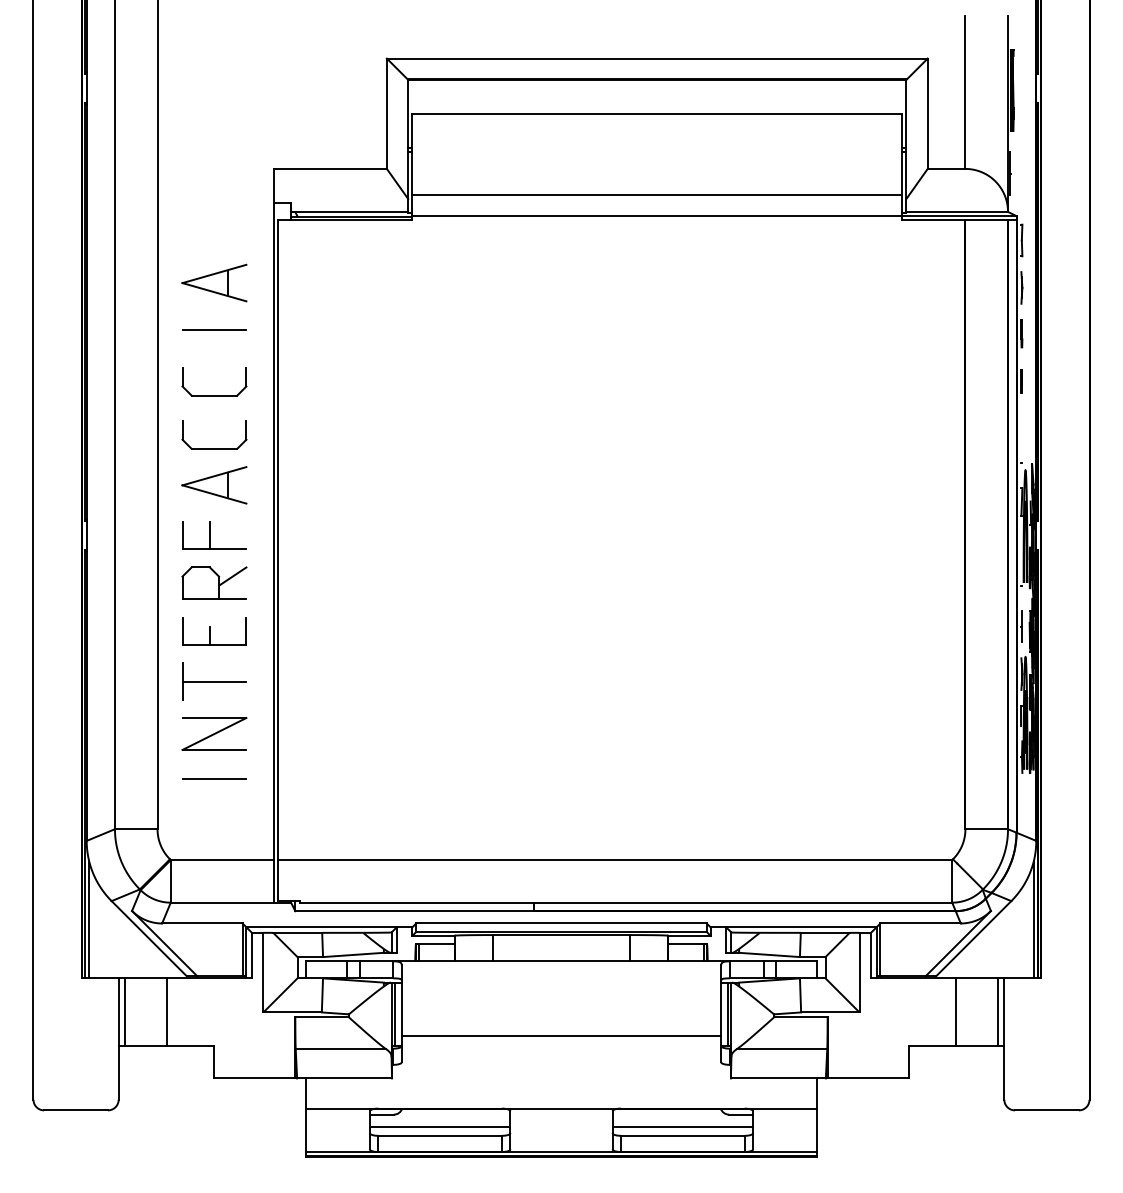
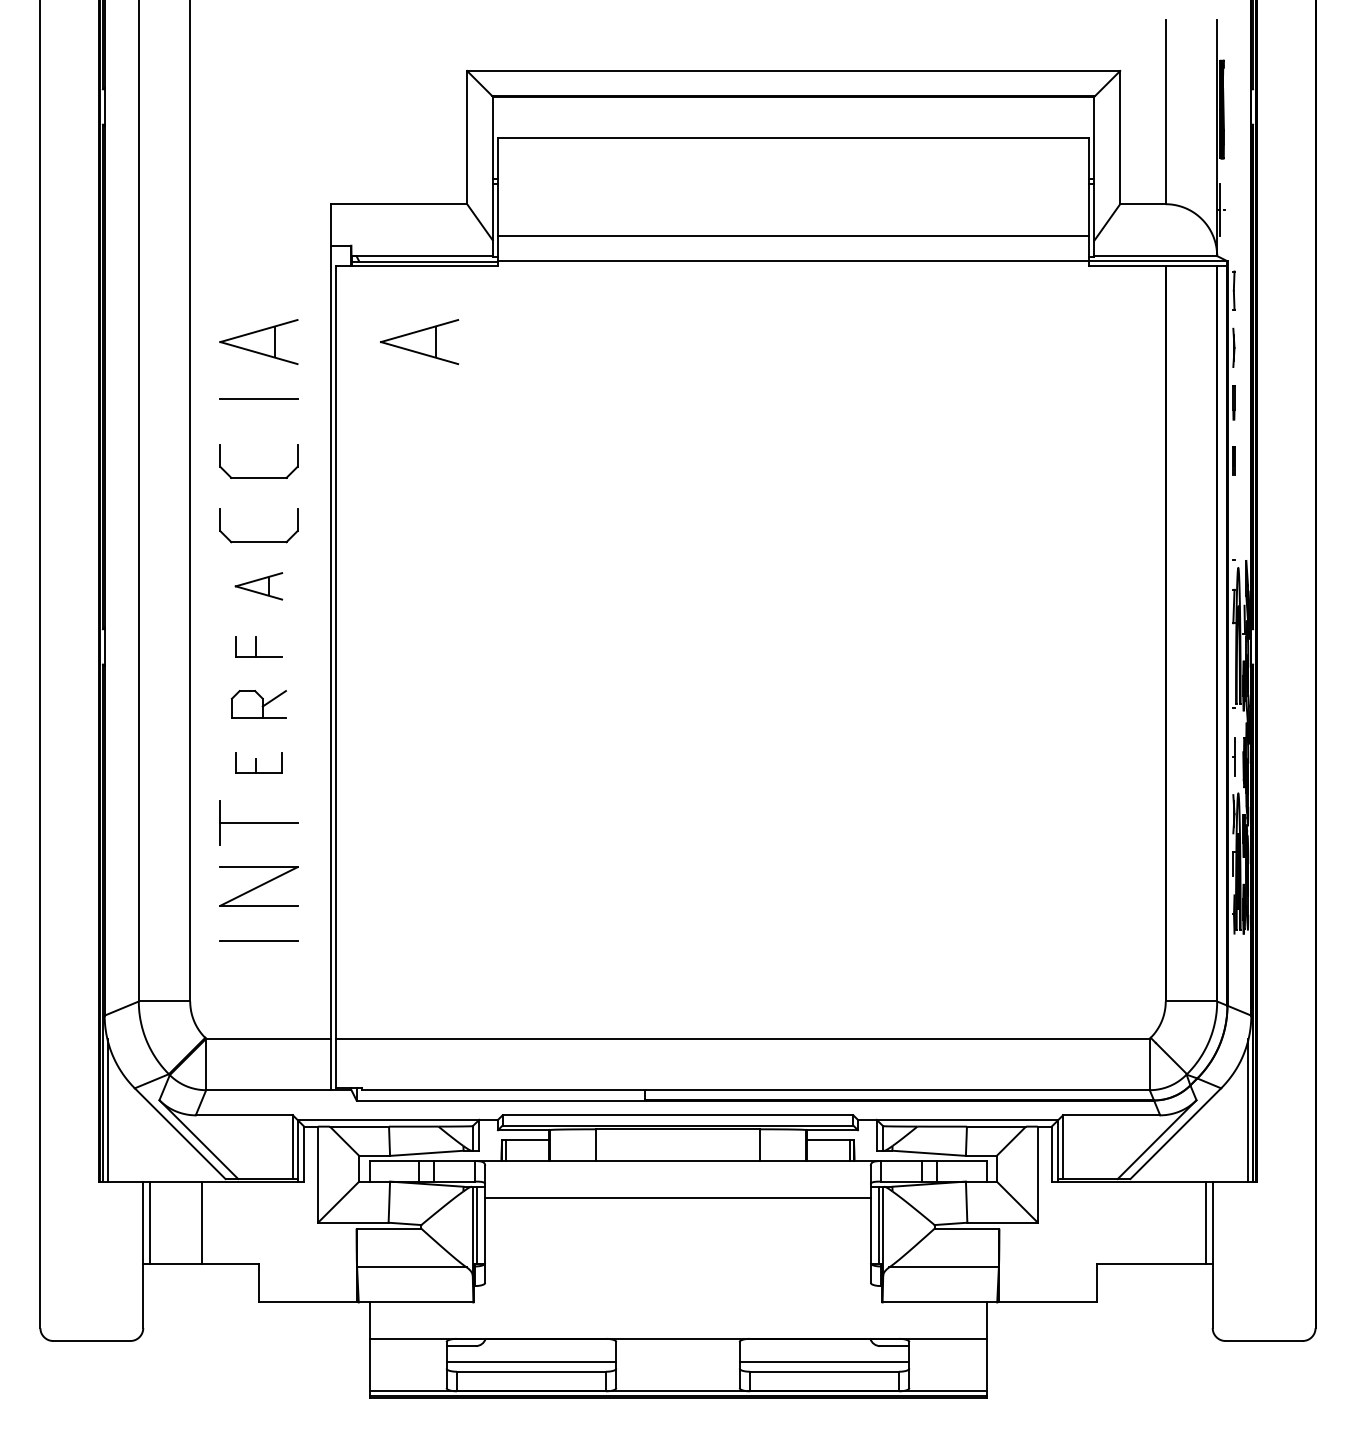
part: (347, 282) -> (419, 341), added
part: (214, 485) -> (258, 586), size x0.6
part: (214, 535) -> (258, 646), size x0.6
part: (214, 582) -> (258, 703), size x0.7
part: (214, 631) -> (258, 762), size x0.6
line: (955, 1012) -> (1153, 1222), removed
line: (561, 1036) -> (678, 1198), moved

